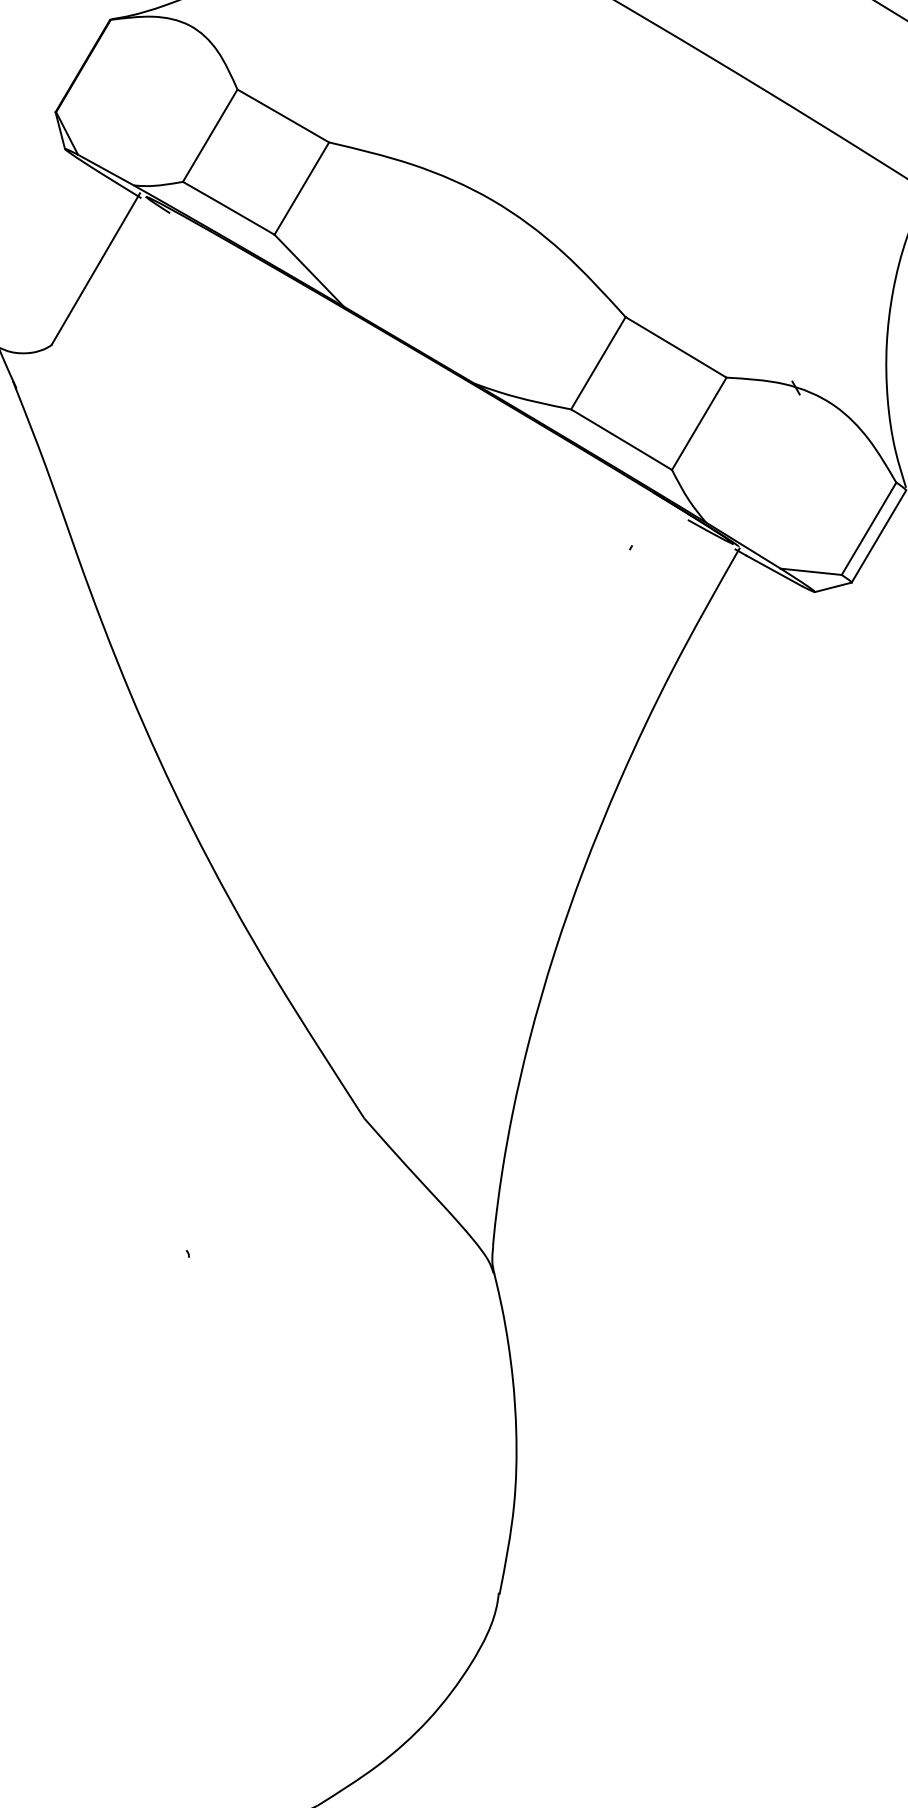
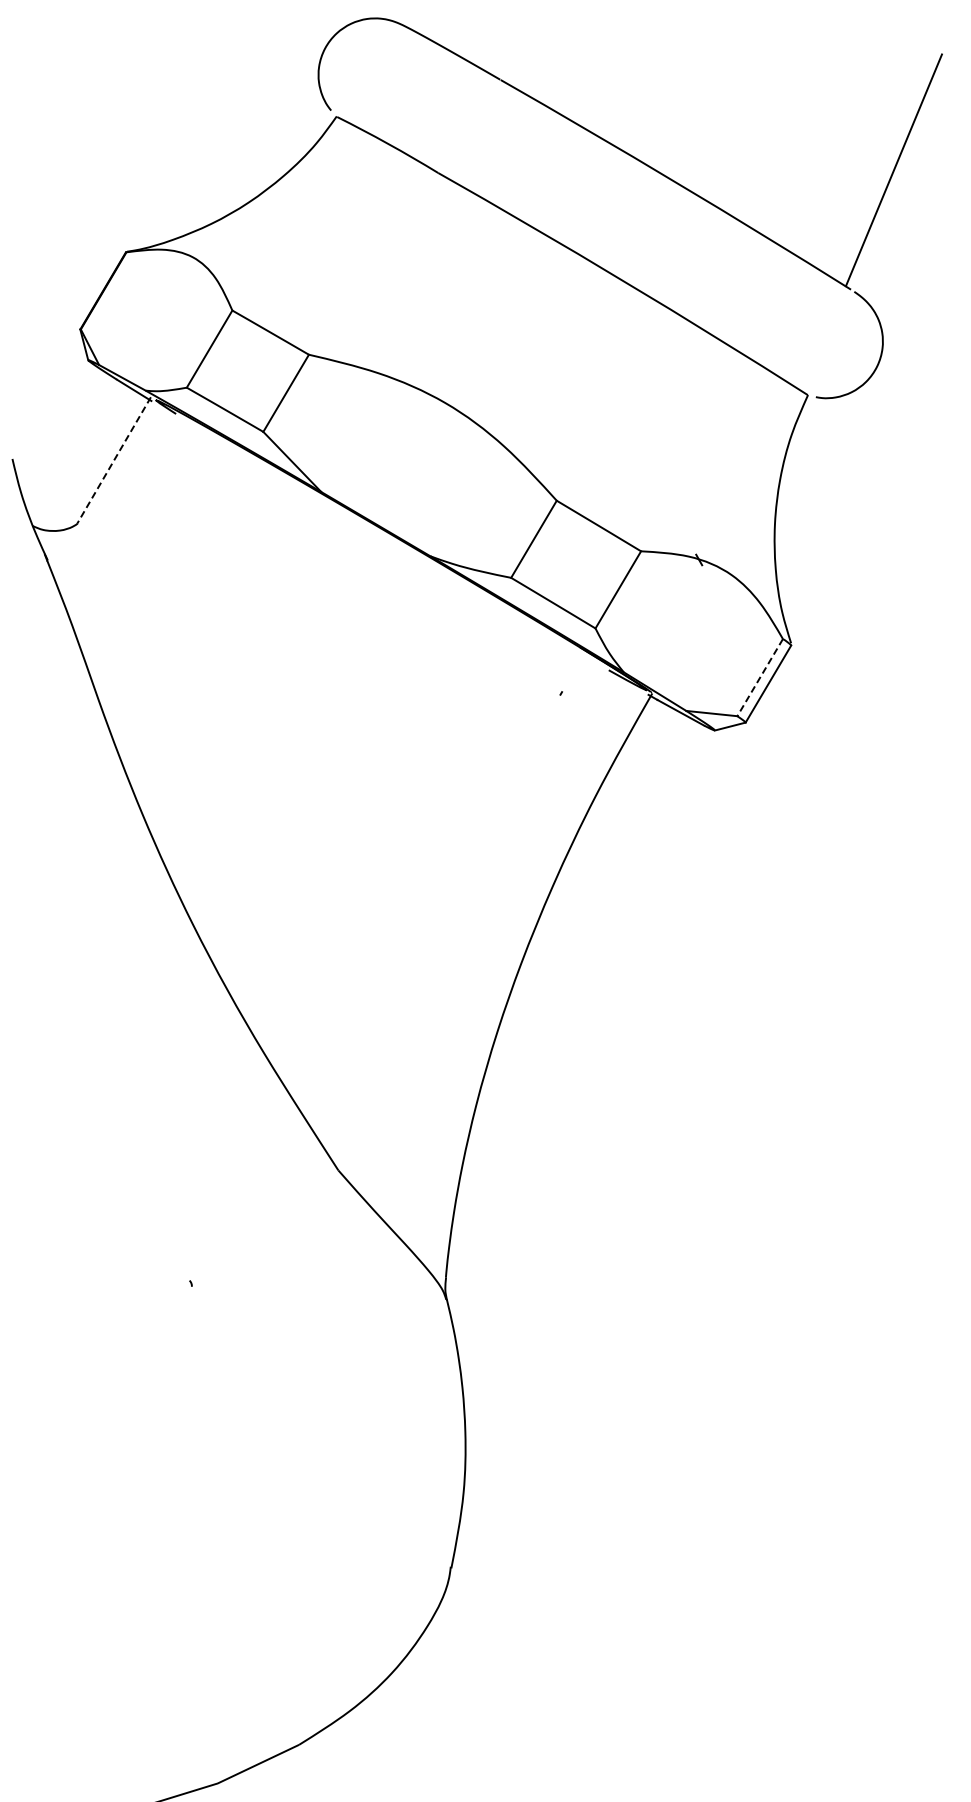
line: (95, 268) -> (113, 460), solid -> dashed
line: (869, 528) -> (760, 677), solid -> dashed

